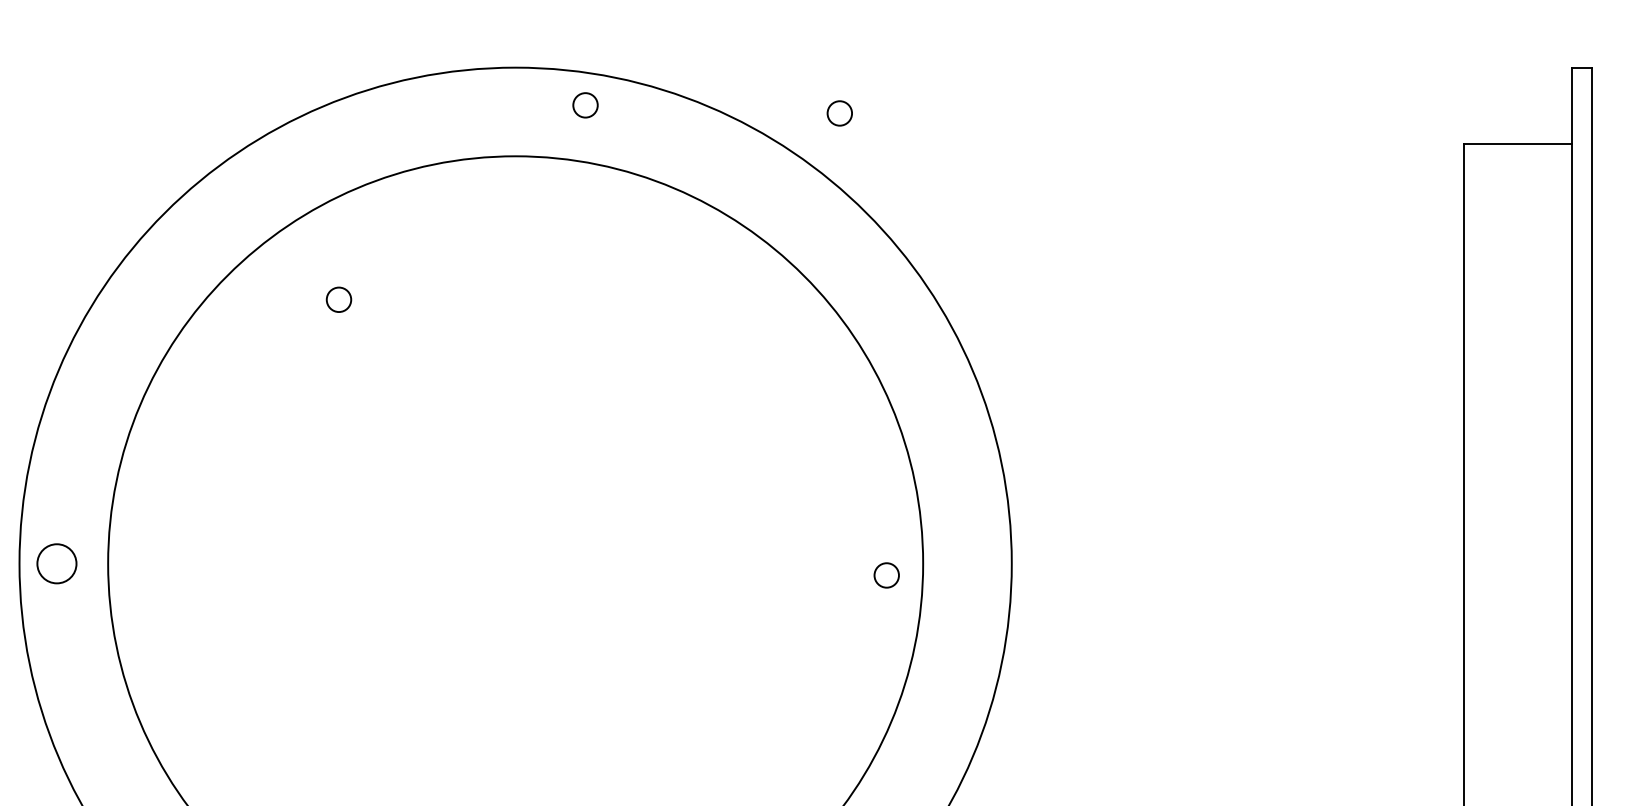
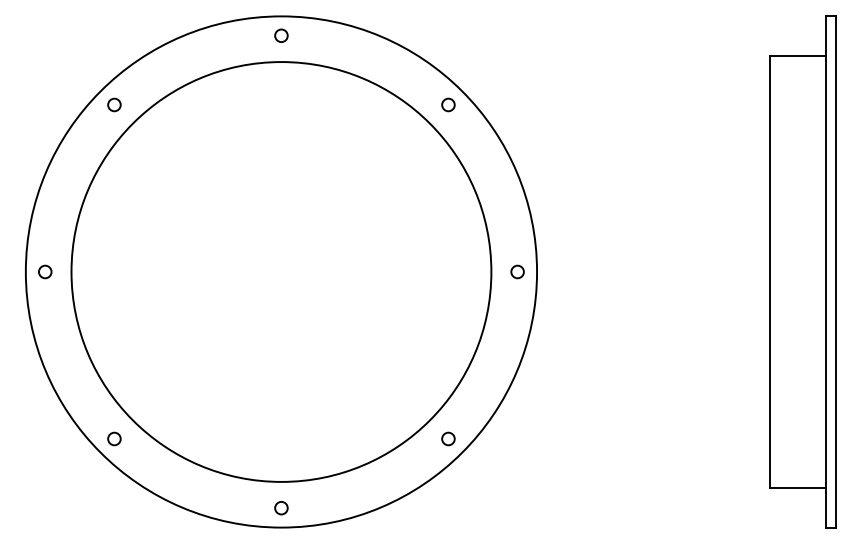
circle: (585, 104) -> (281, 35), moved
circle: (839, 112) -> (448, 104), moved
circle: (339, 298) -> (114, 104), moved
circle: (57, 562) -> (45, 271), size x0.62
circle: (886, 574) -> (517, 271), moved

